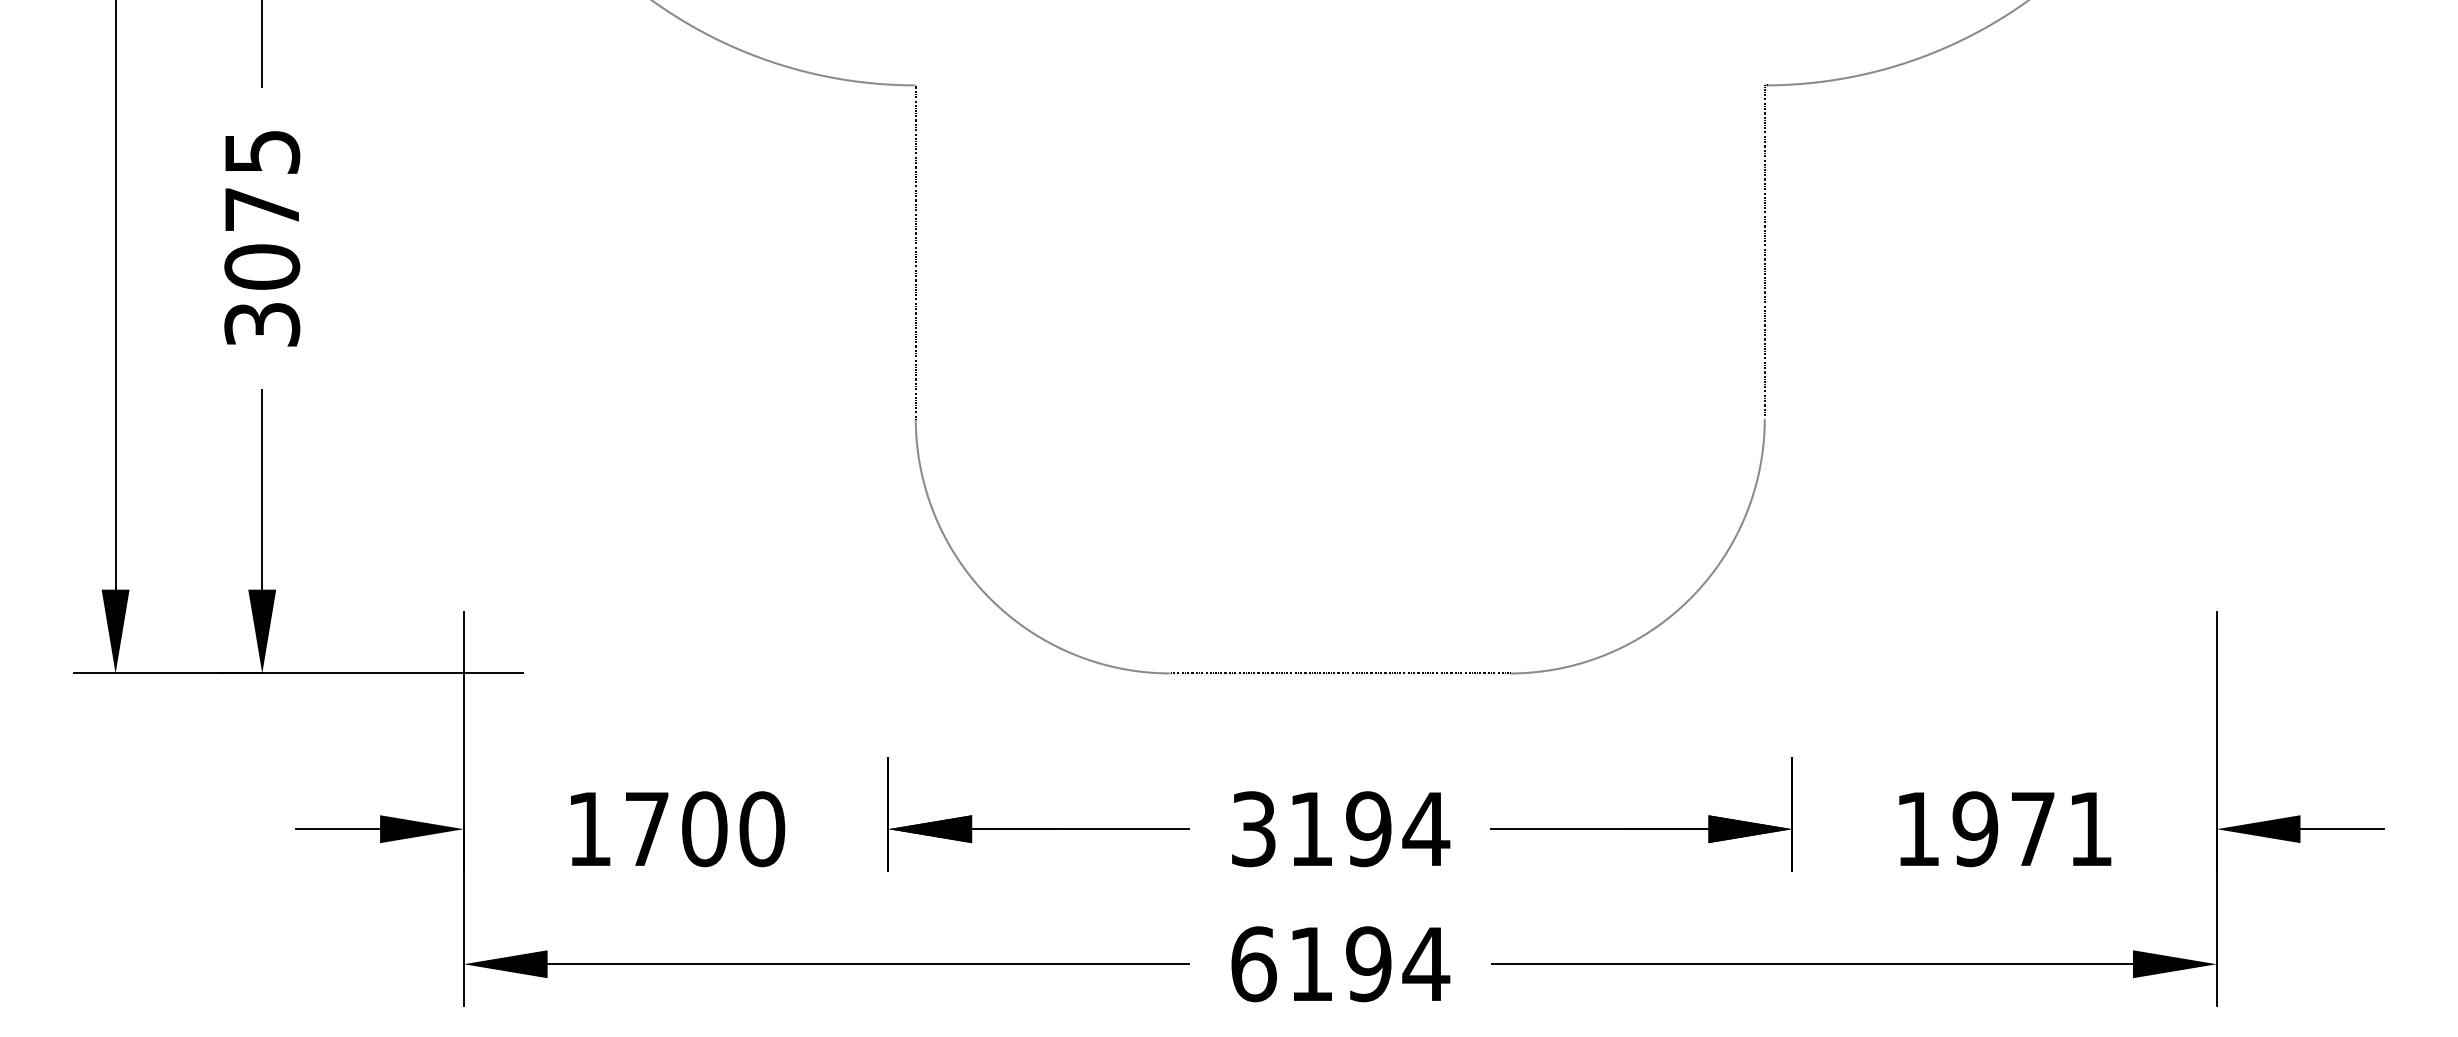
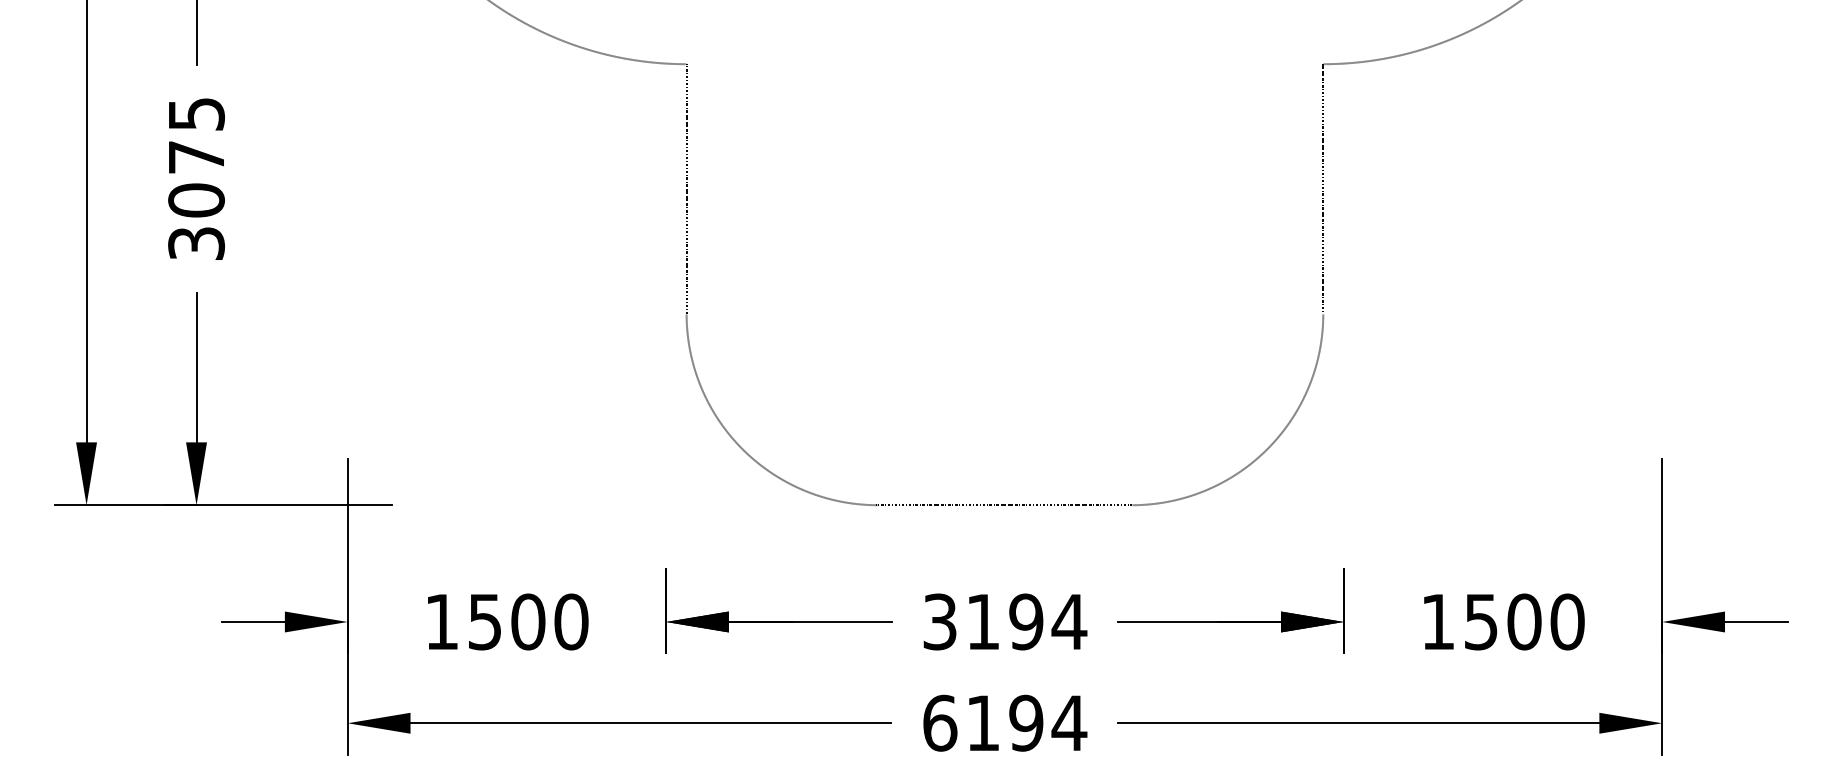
text: (646, 829) -> (484, 622), 1700 -> 1500
text: (2032, 829) -> (1524, 622), 1971 -> 1500

